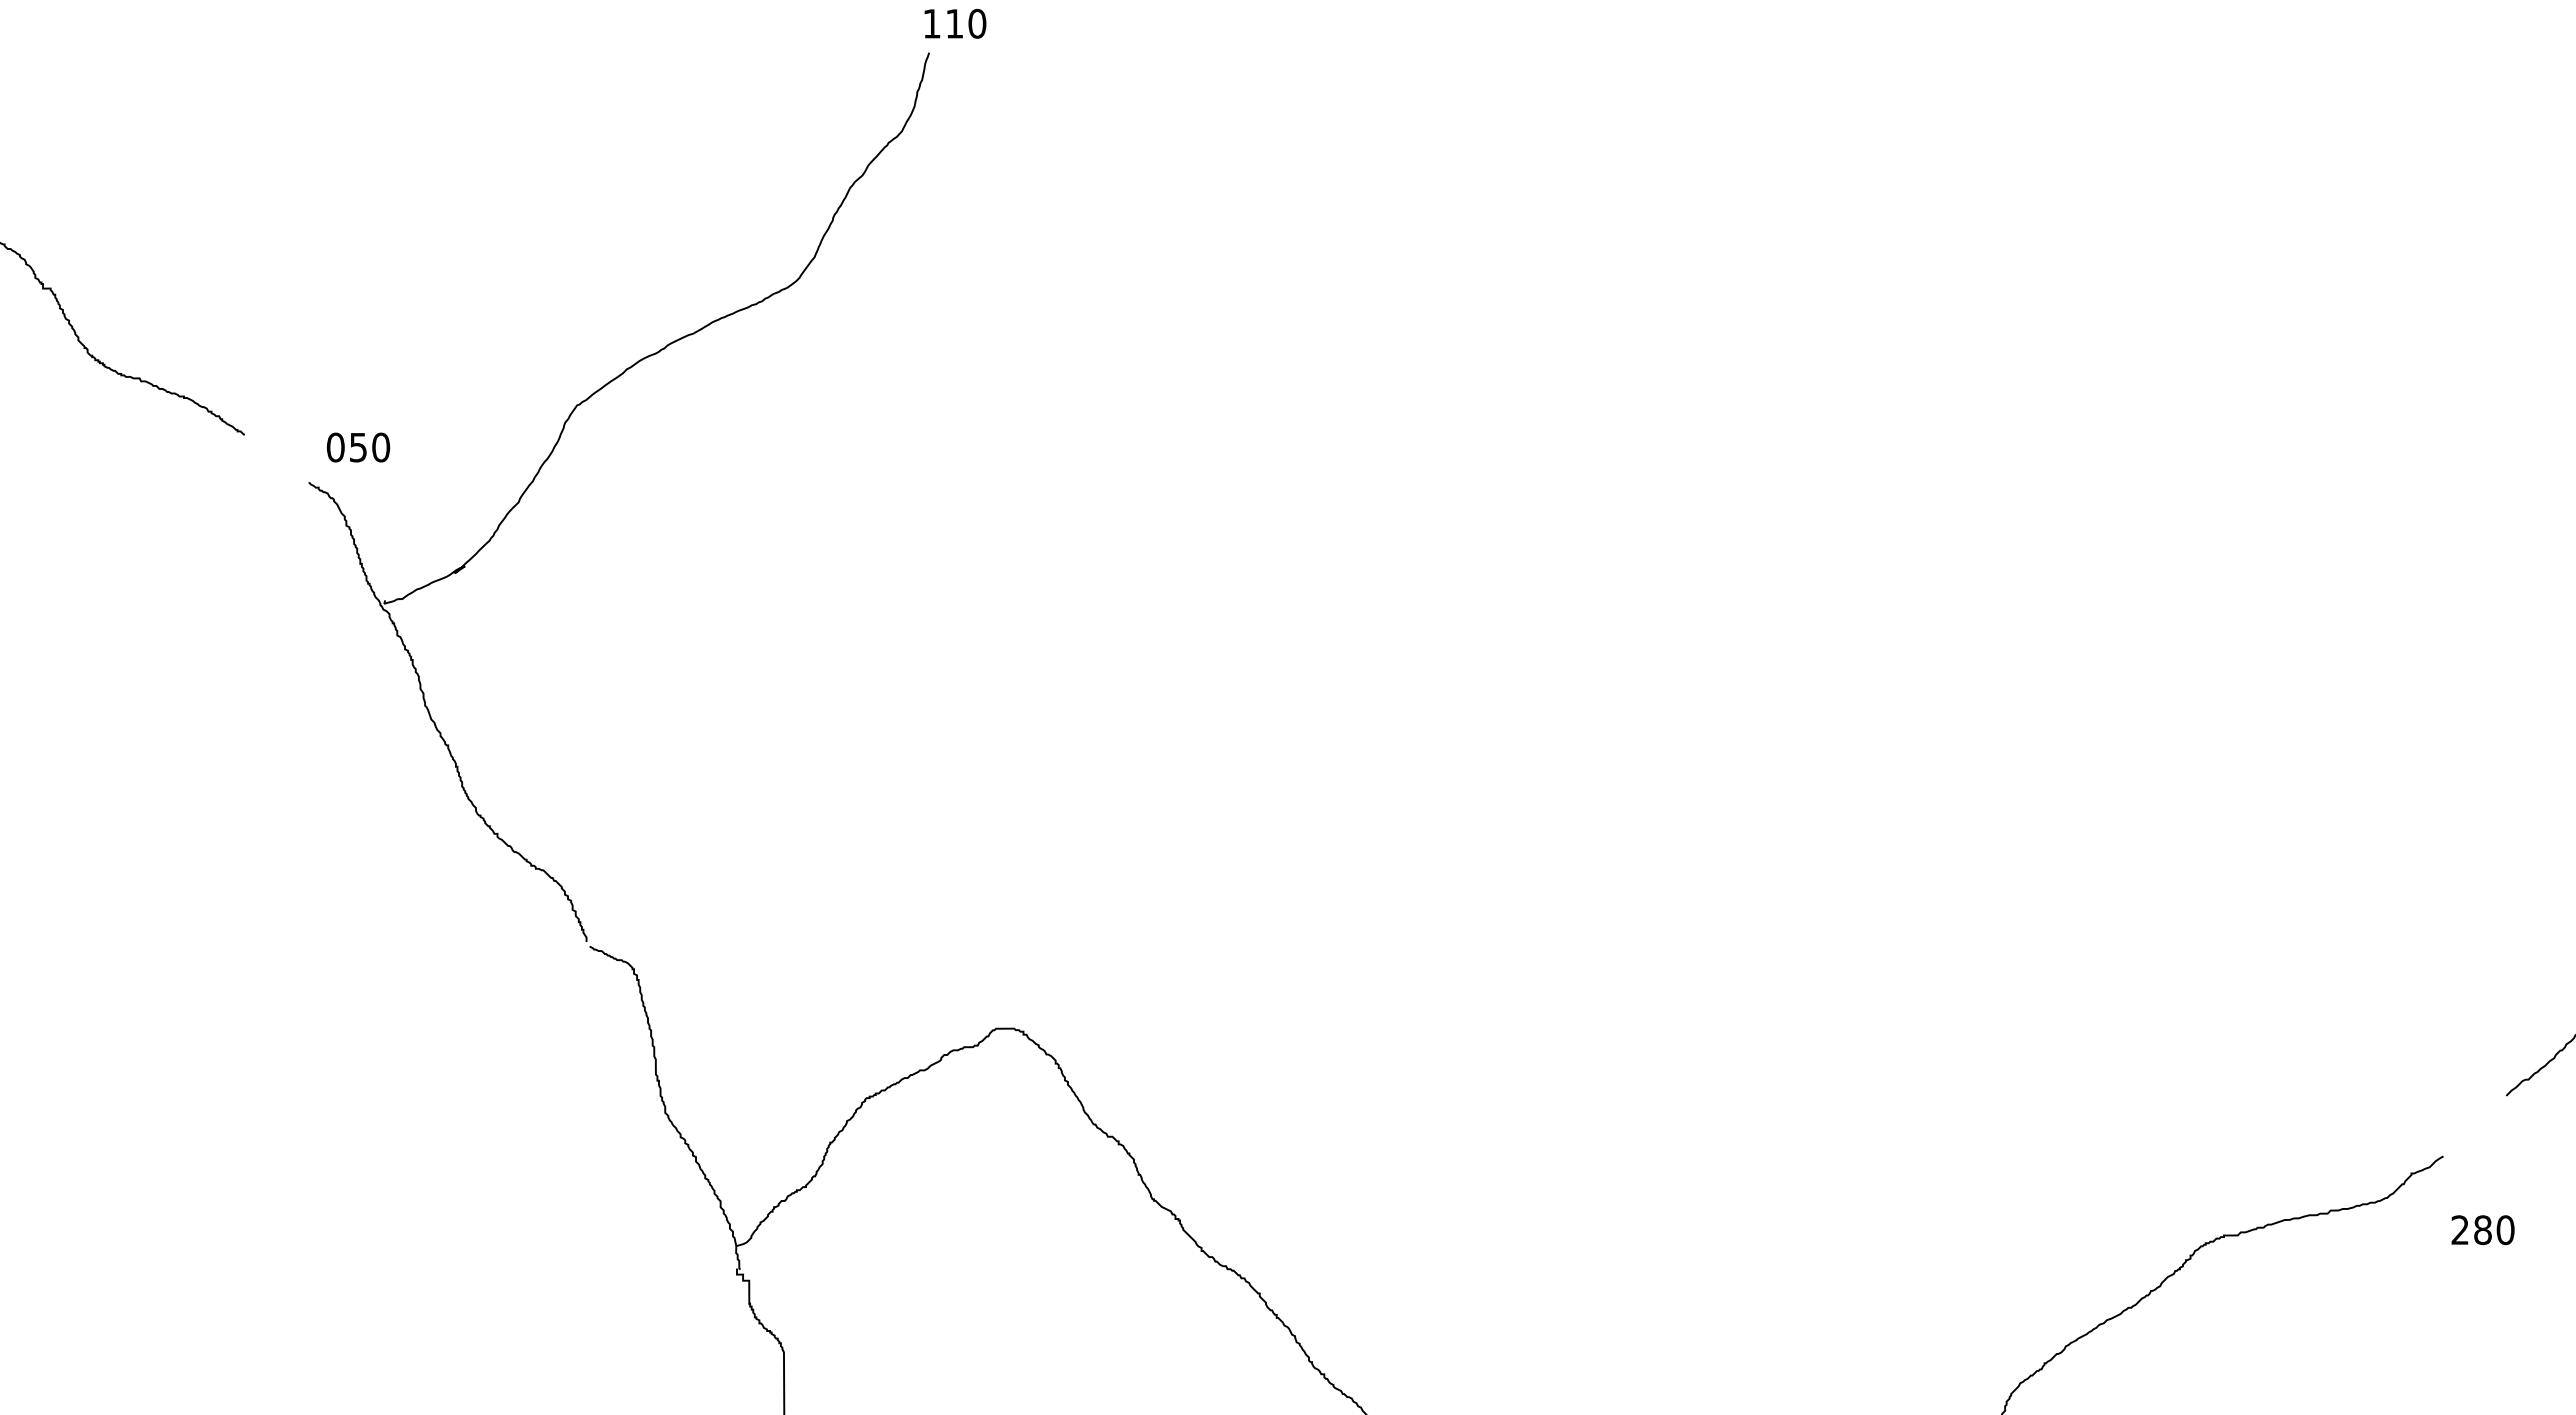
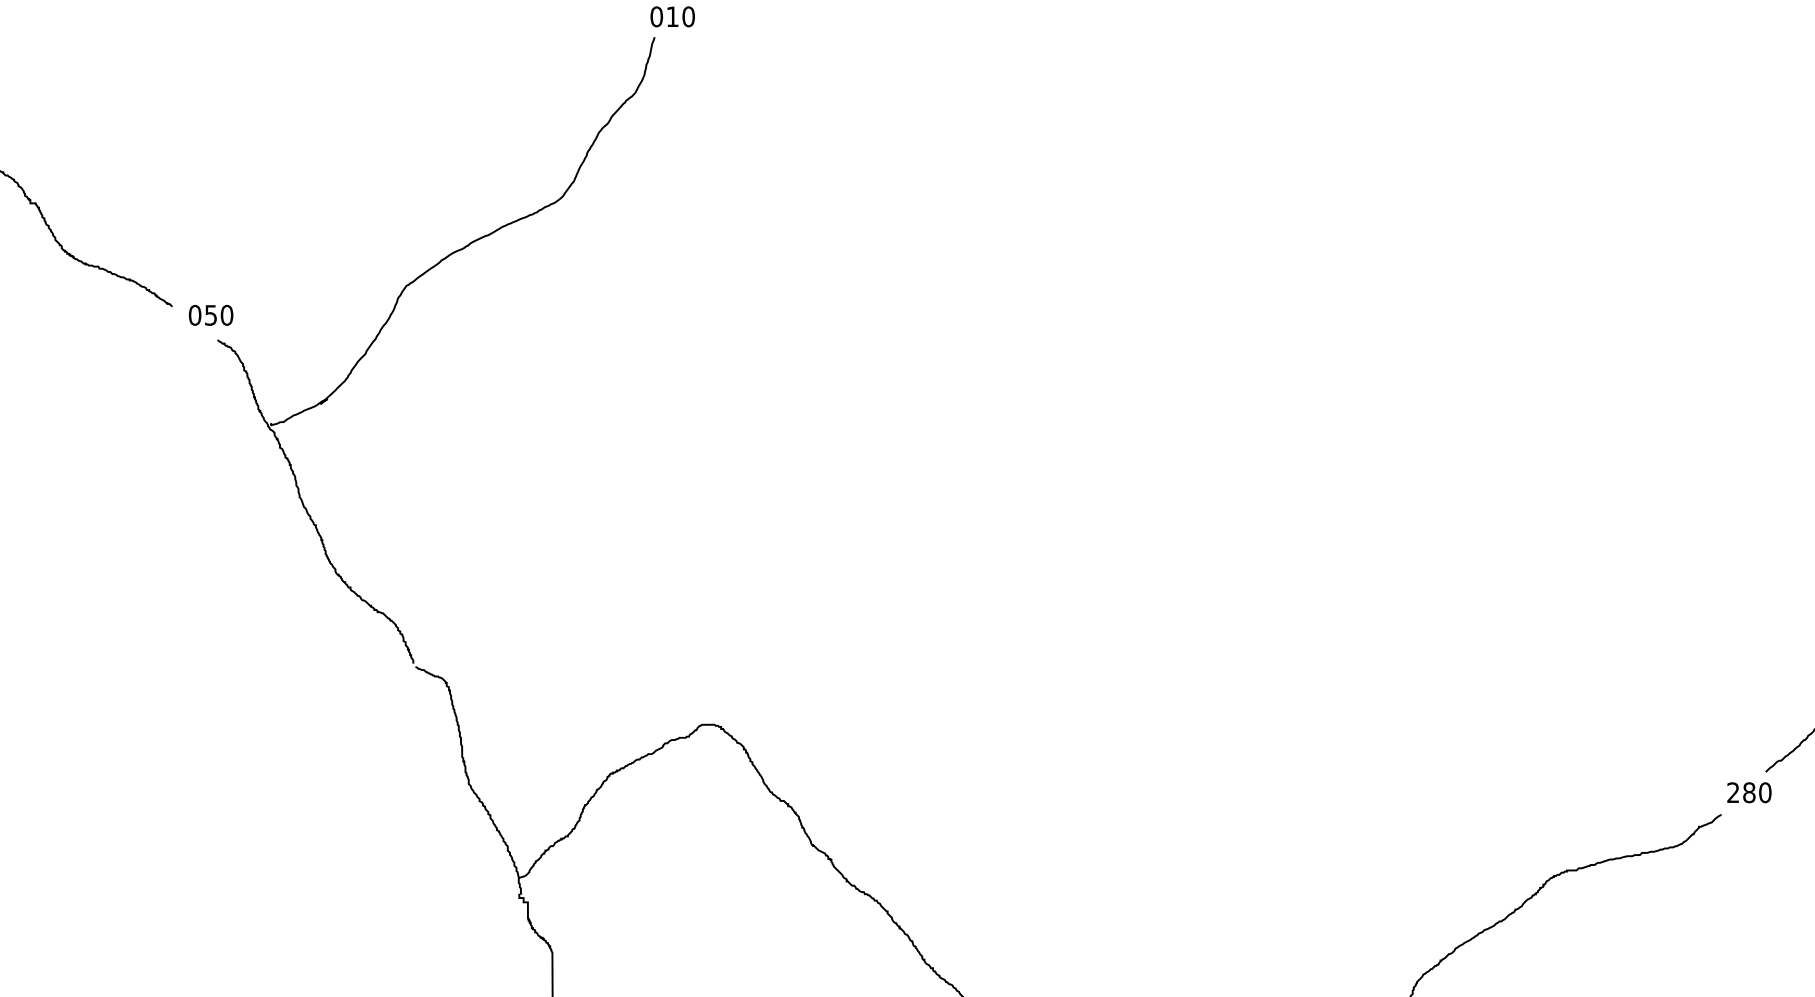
text: (931, 23) -> (656, 16), 110 -> 010
text: (358, 447) -> (211, 315), moved
text: (2482, 1230) -> (1749, 792), moved

